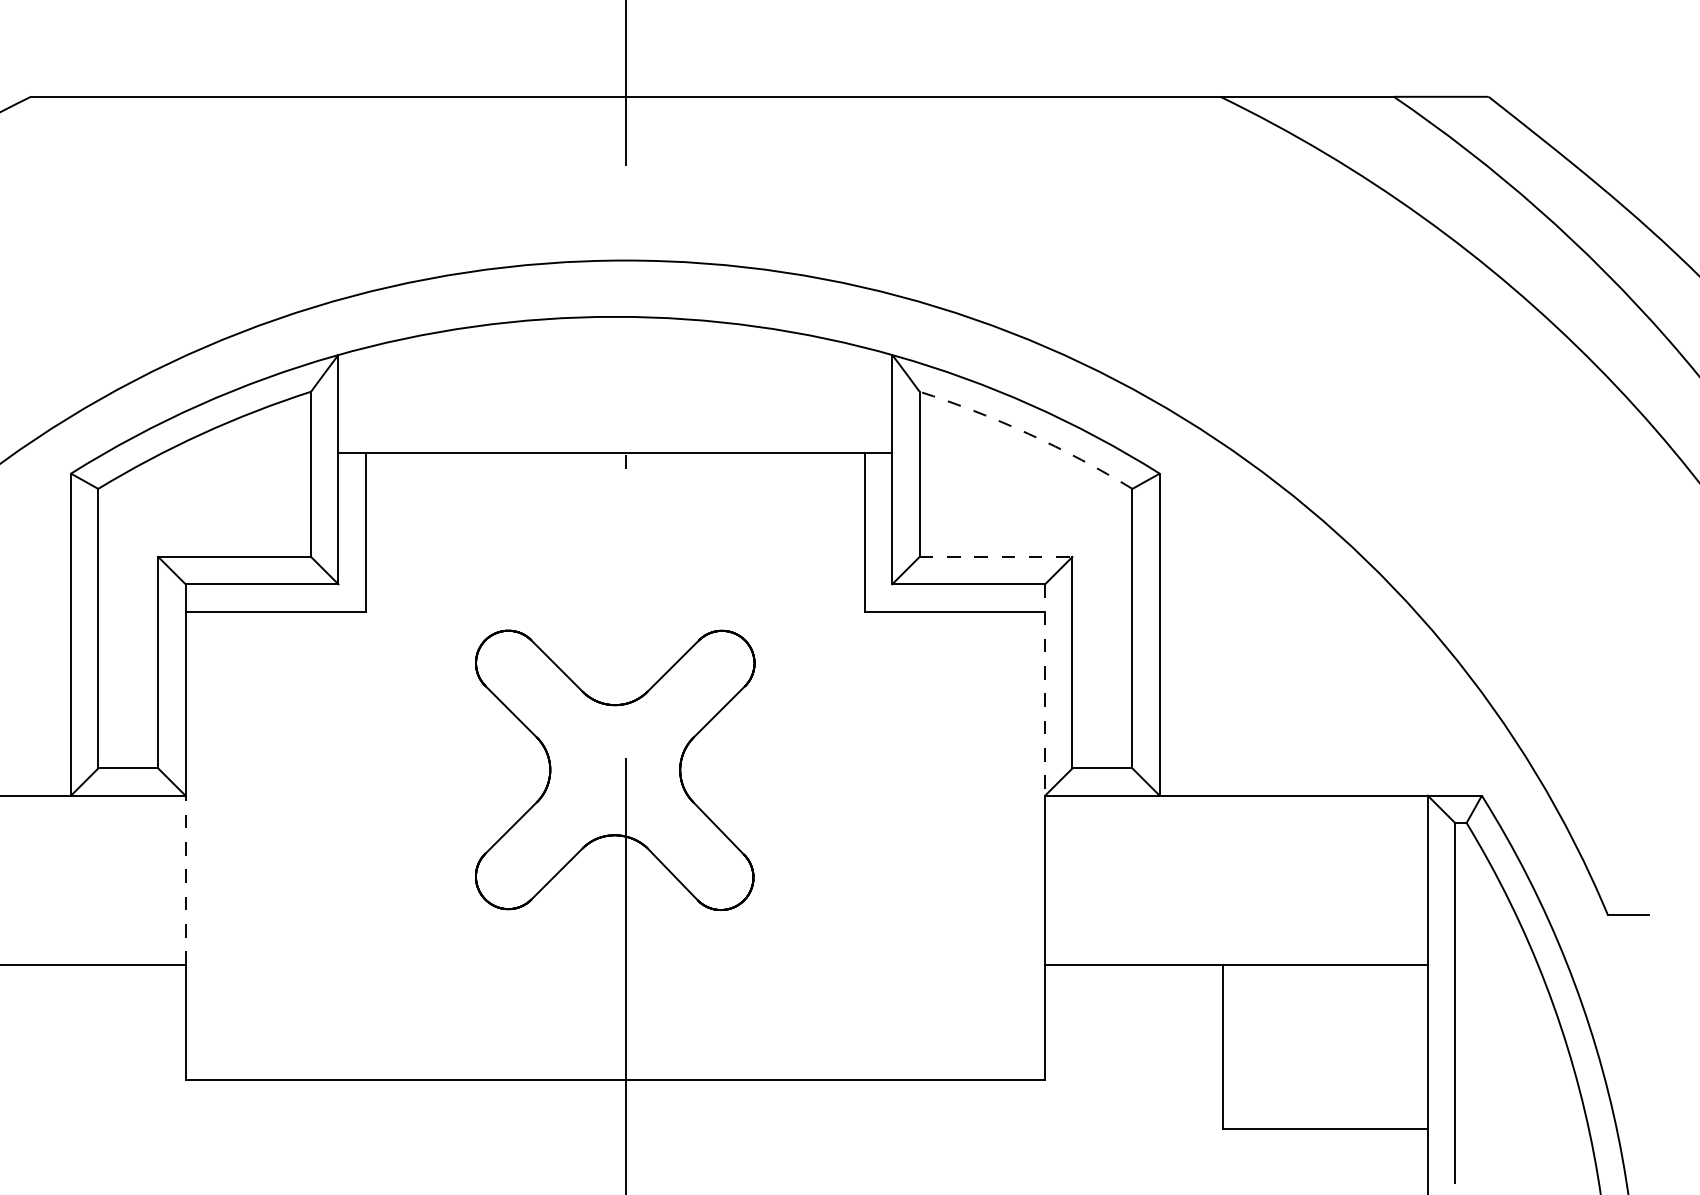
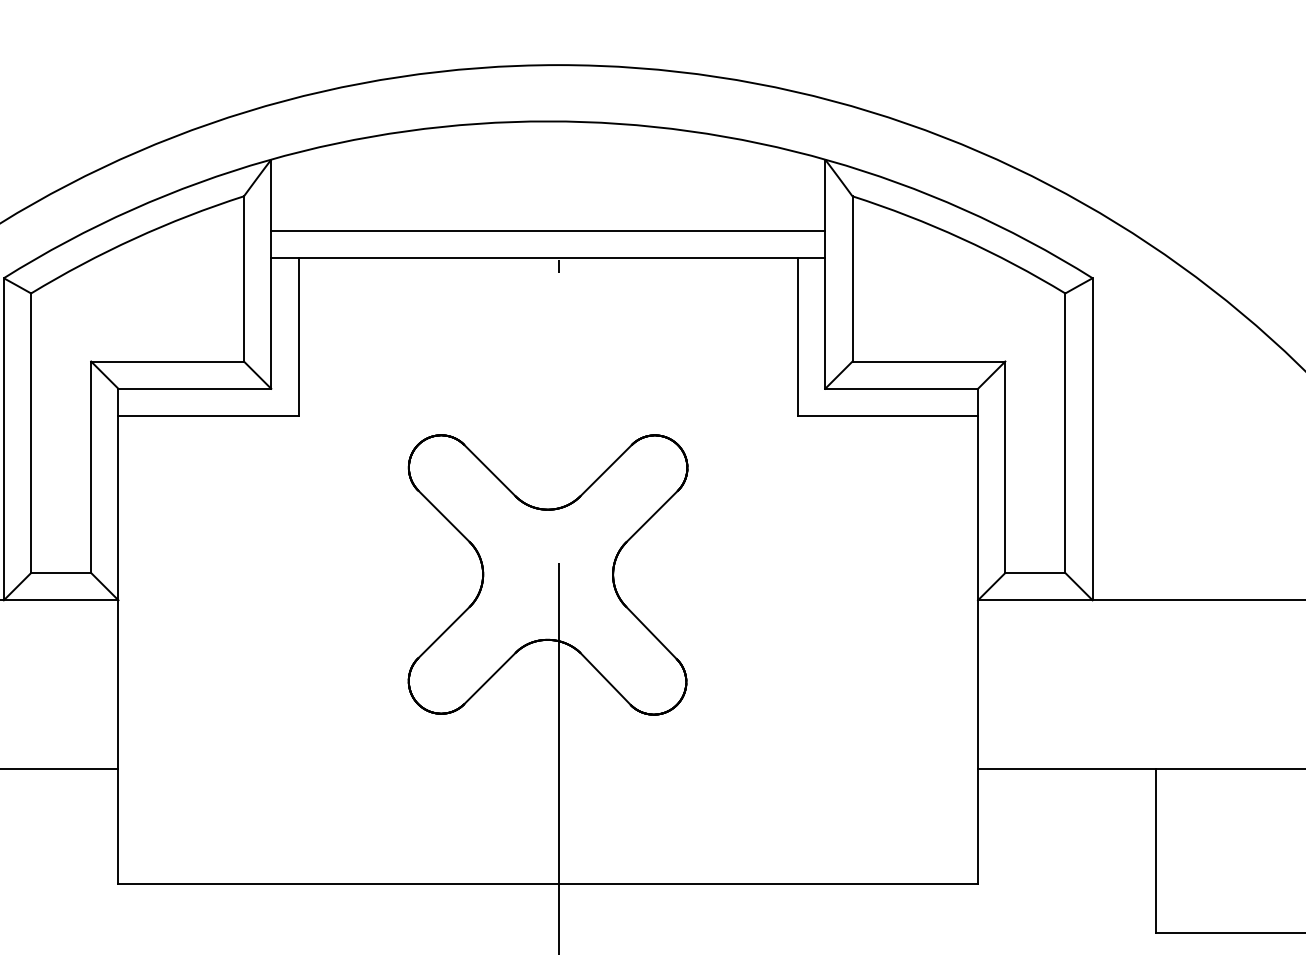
line: (615, 426) -> (548, 231), added
arc: (1028, 434) -> (961, 239), dashed -> solid
line: (996, 556) -> (929, 361), dashed -> solid
line: (1045, 690) -> (978, 495), dashed -> solid
line: (185, 880) -> (118, 685), dashed -> solid

